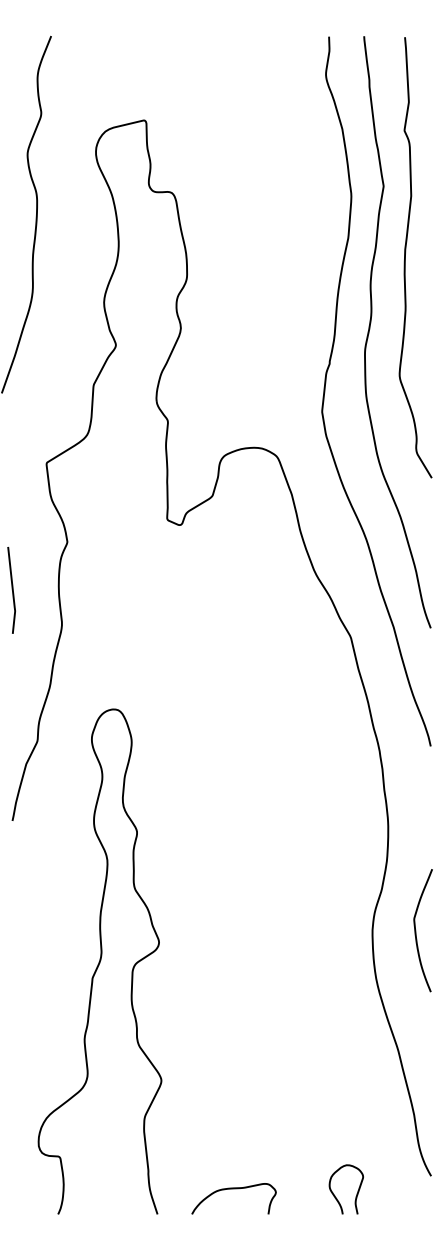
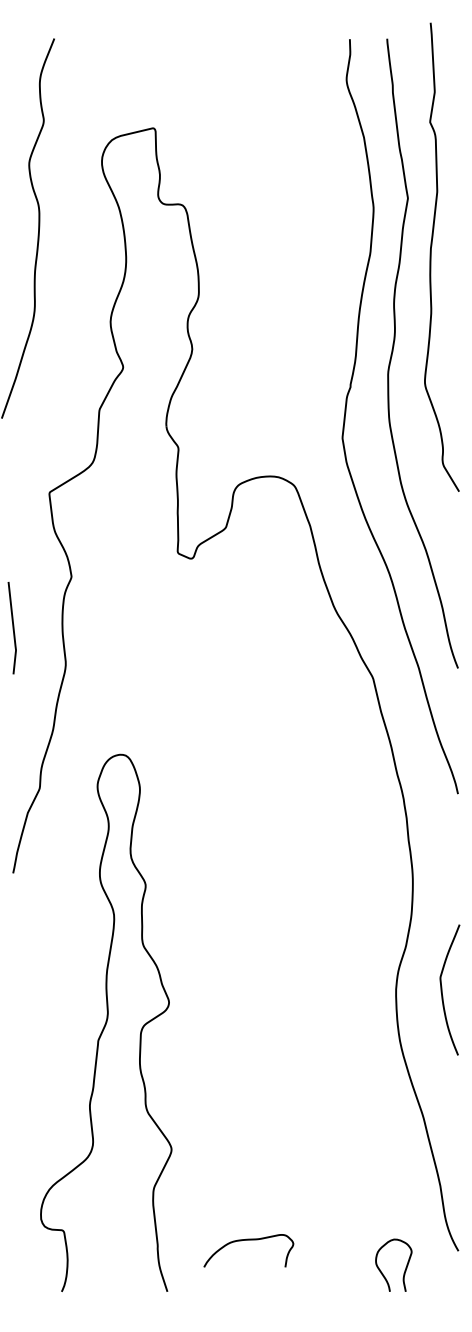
curve: (405, 257) -> (431, 257), moved
curve: (233, 1189) -> (248, 1240), moved
curve: (335, 1195) -> (382, 1271), moved

